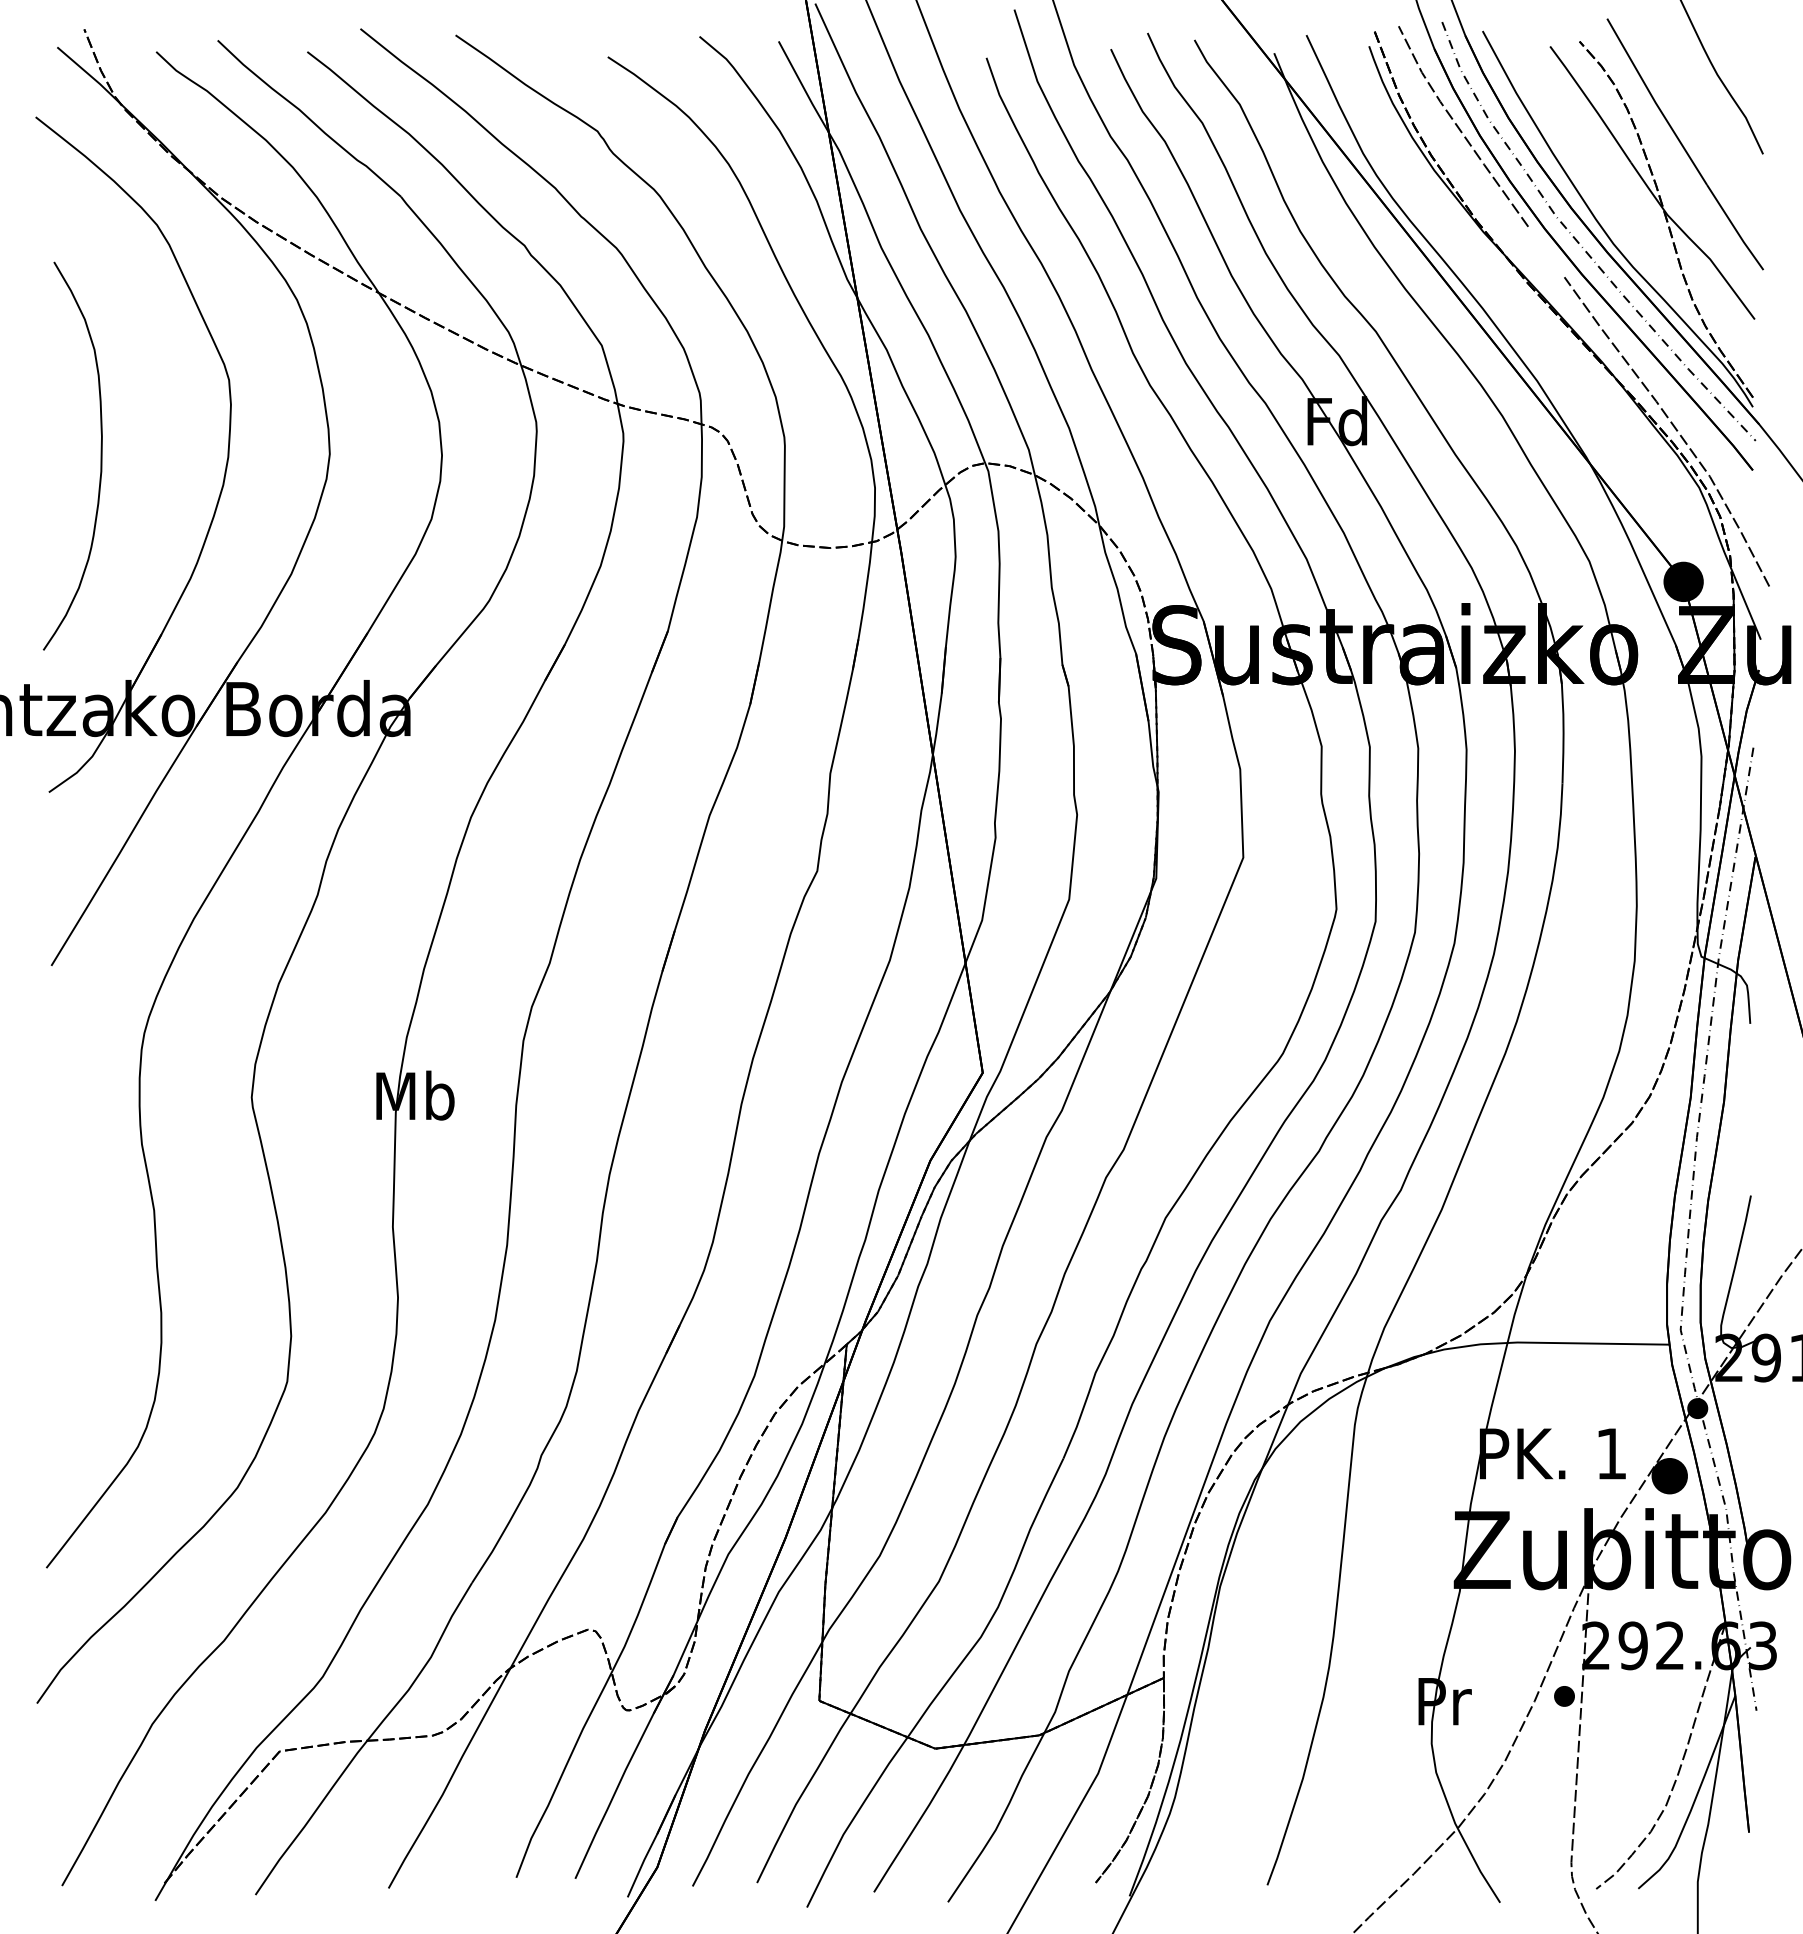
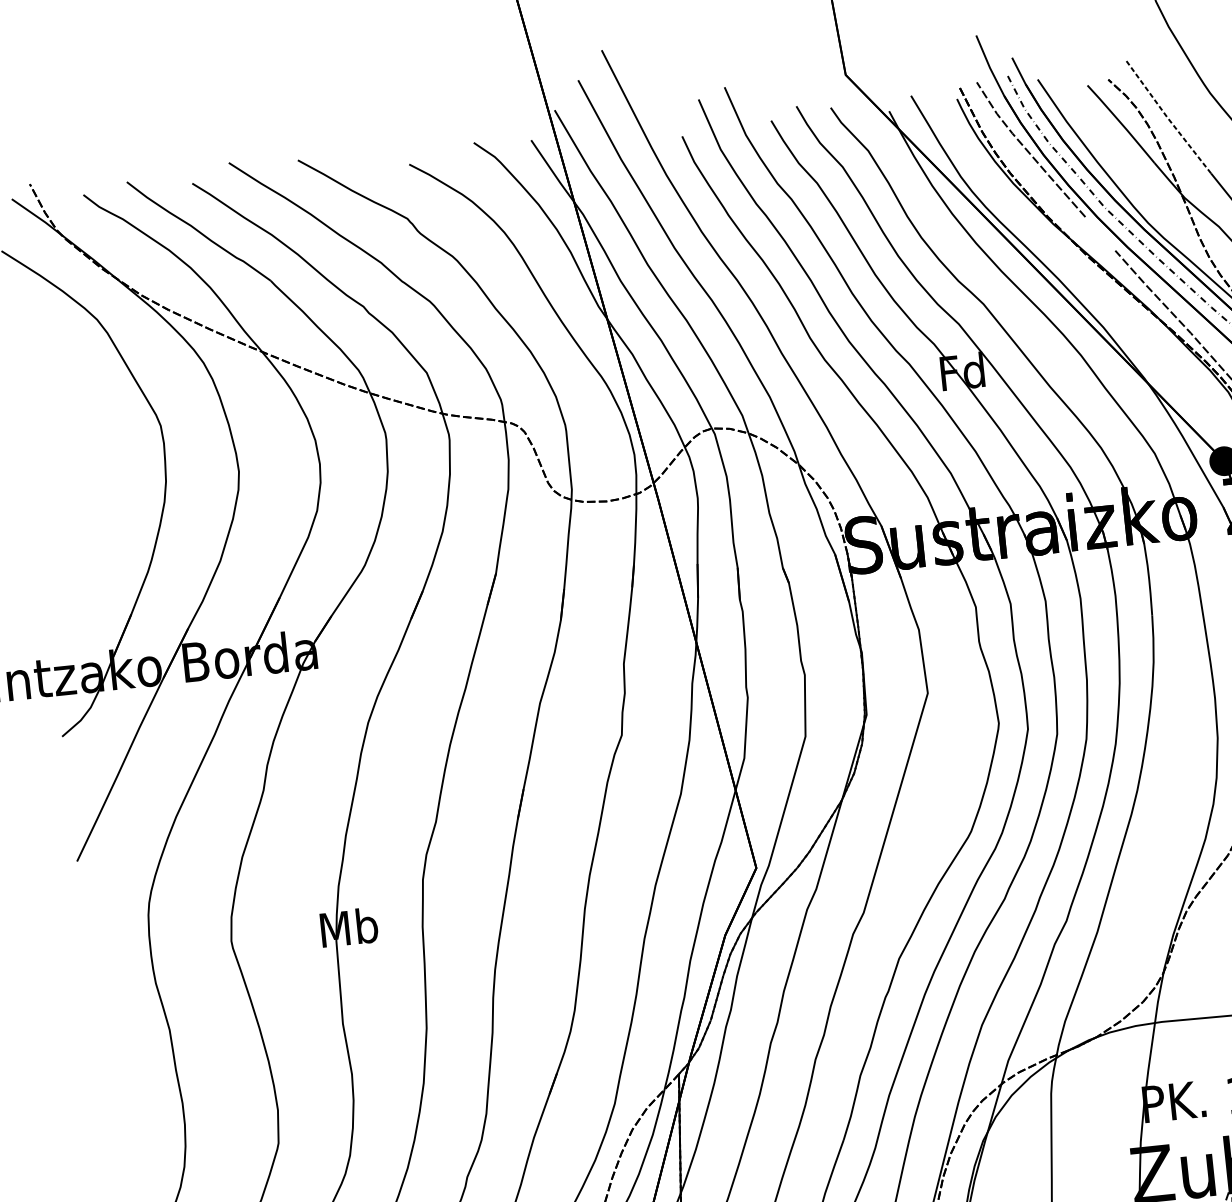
line: (1655, 102) -> (1167, 117), solid -> dashed
curve: (100, 455) -> (73, 490), removed

